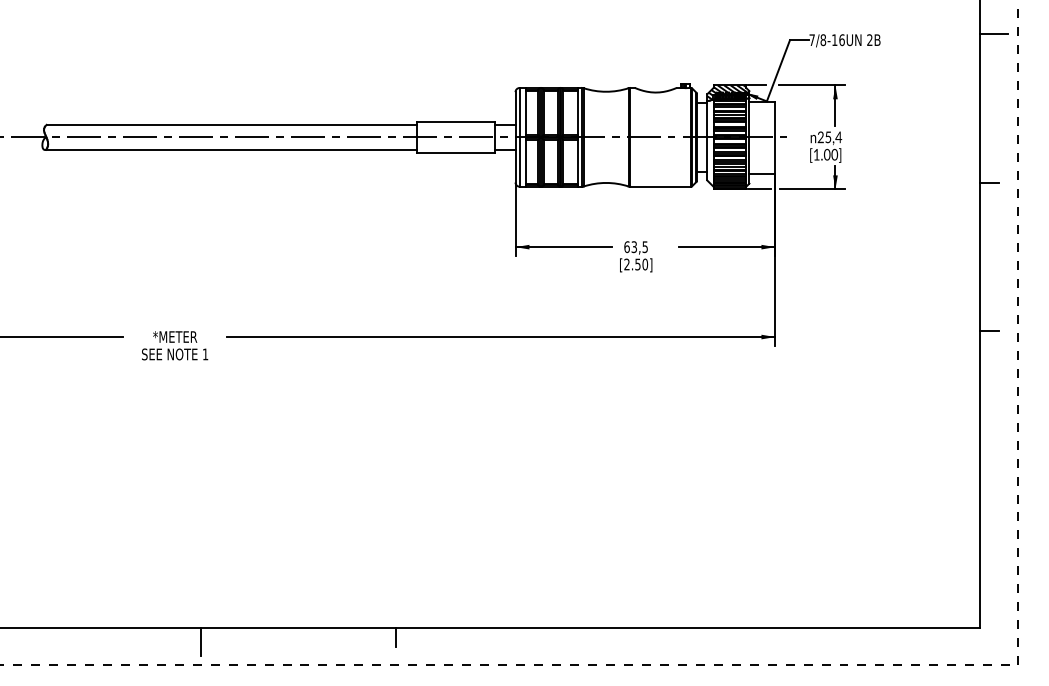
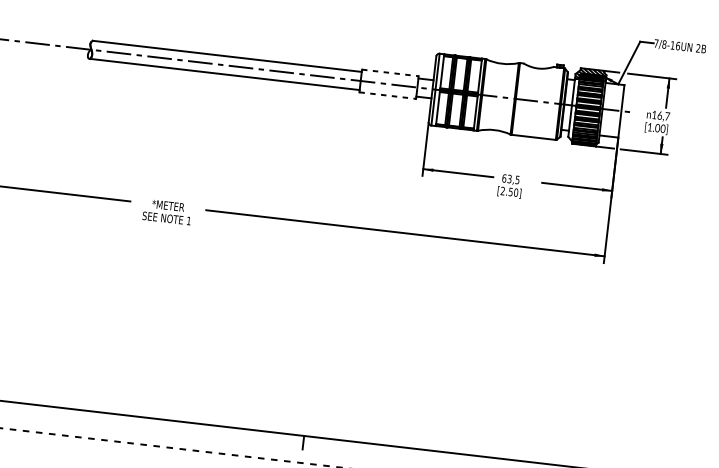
line: (455, 121) -> (390, 72), solid -> dashed
text: (829, 137) -> (660, 115), 25,4 -> 16,7
line: (455, 152) -> (387, 95), solid -> dashed
line: (200, 642) -> (161, 430), removed

